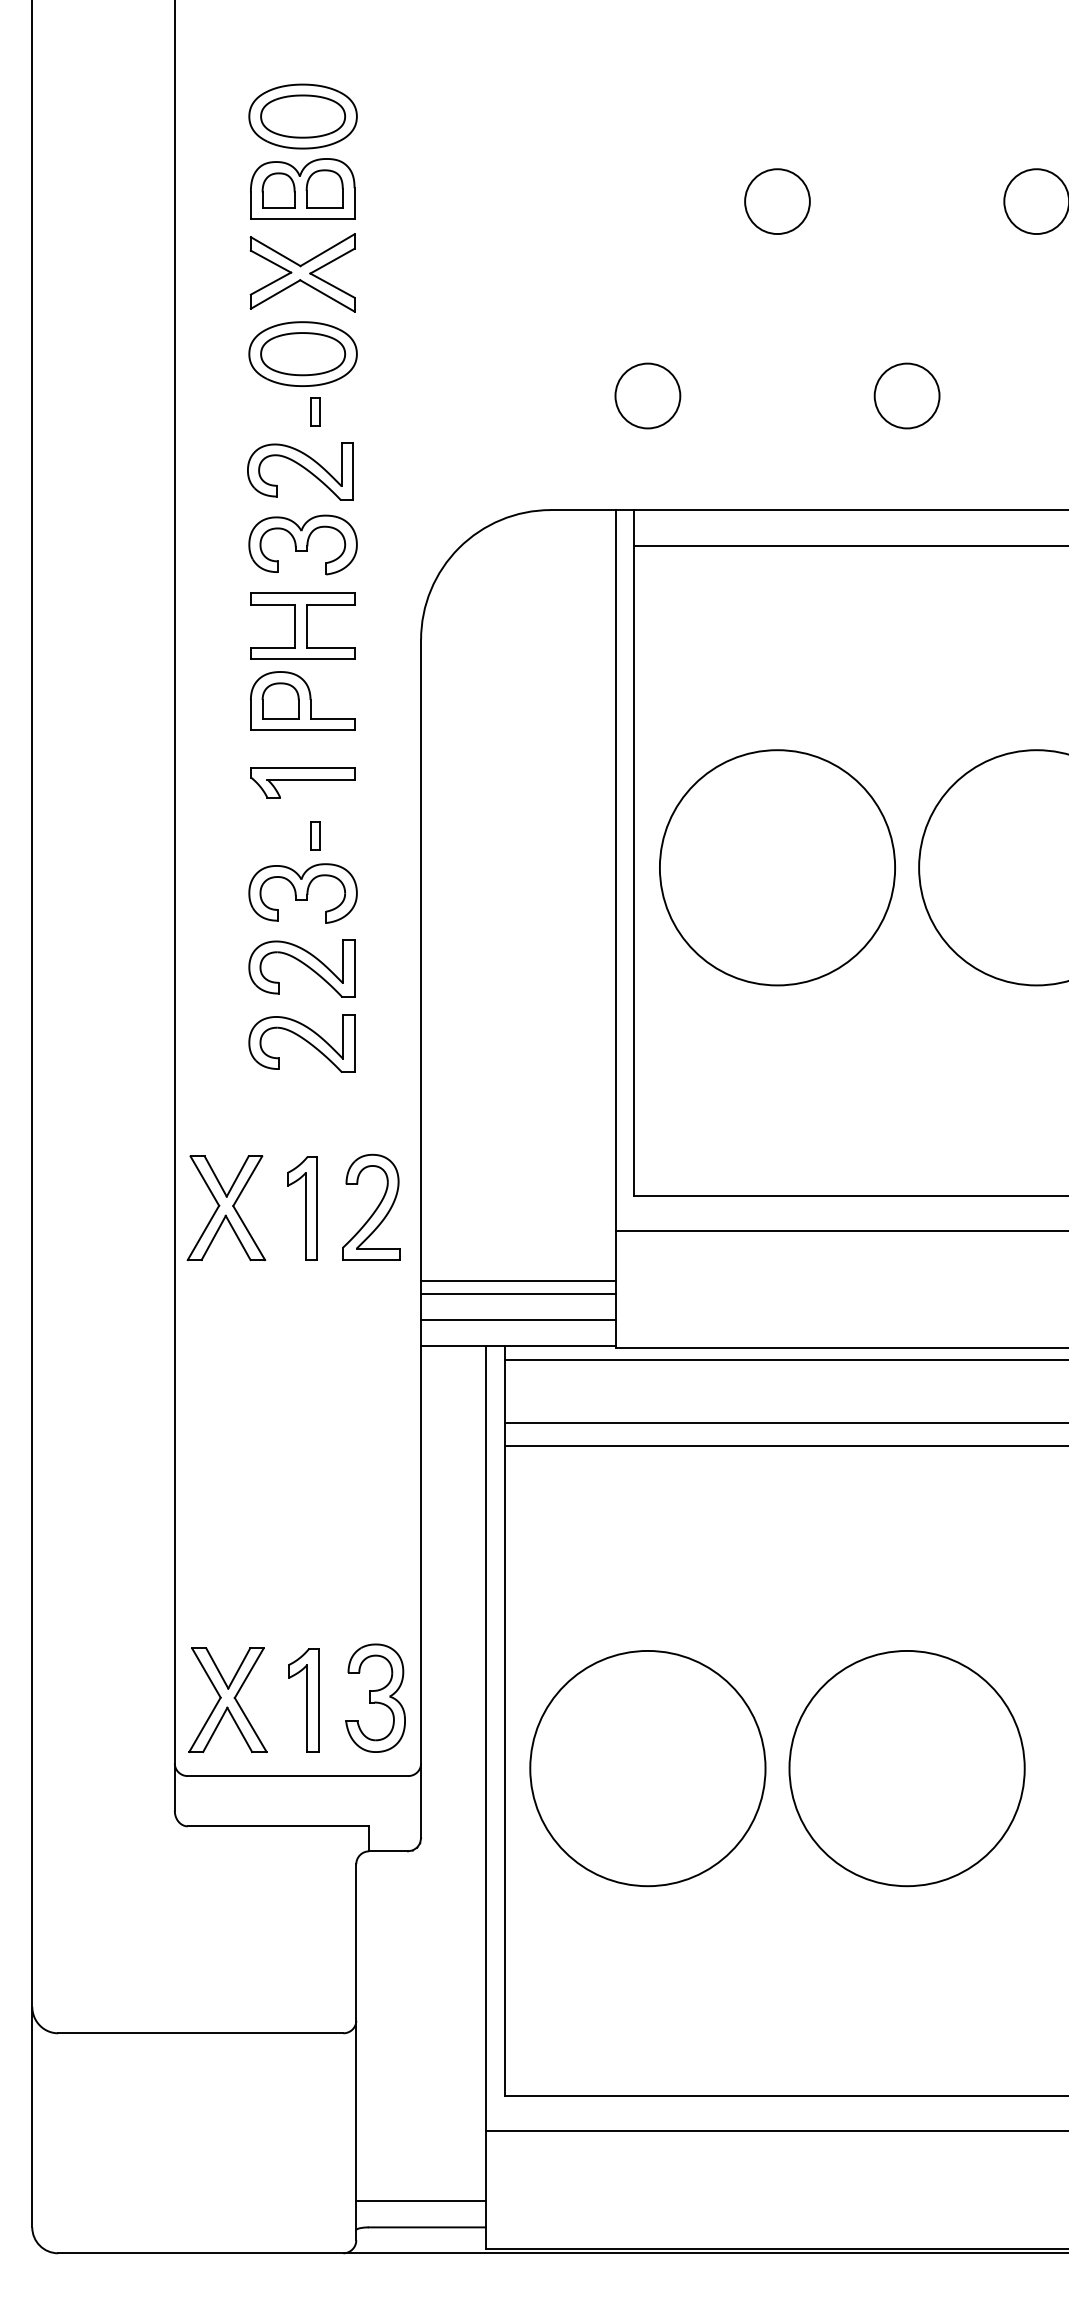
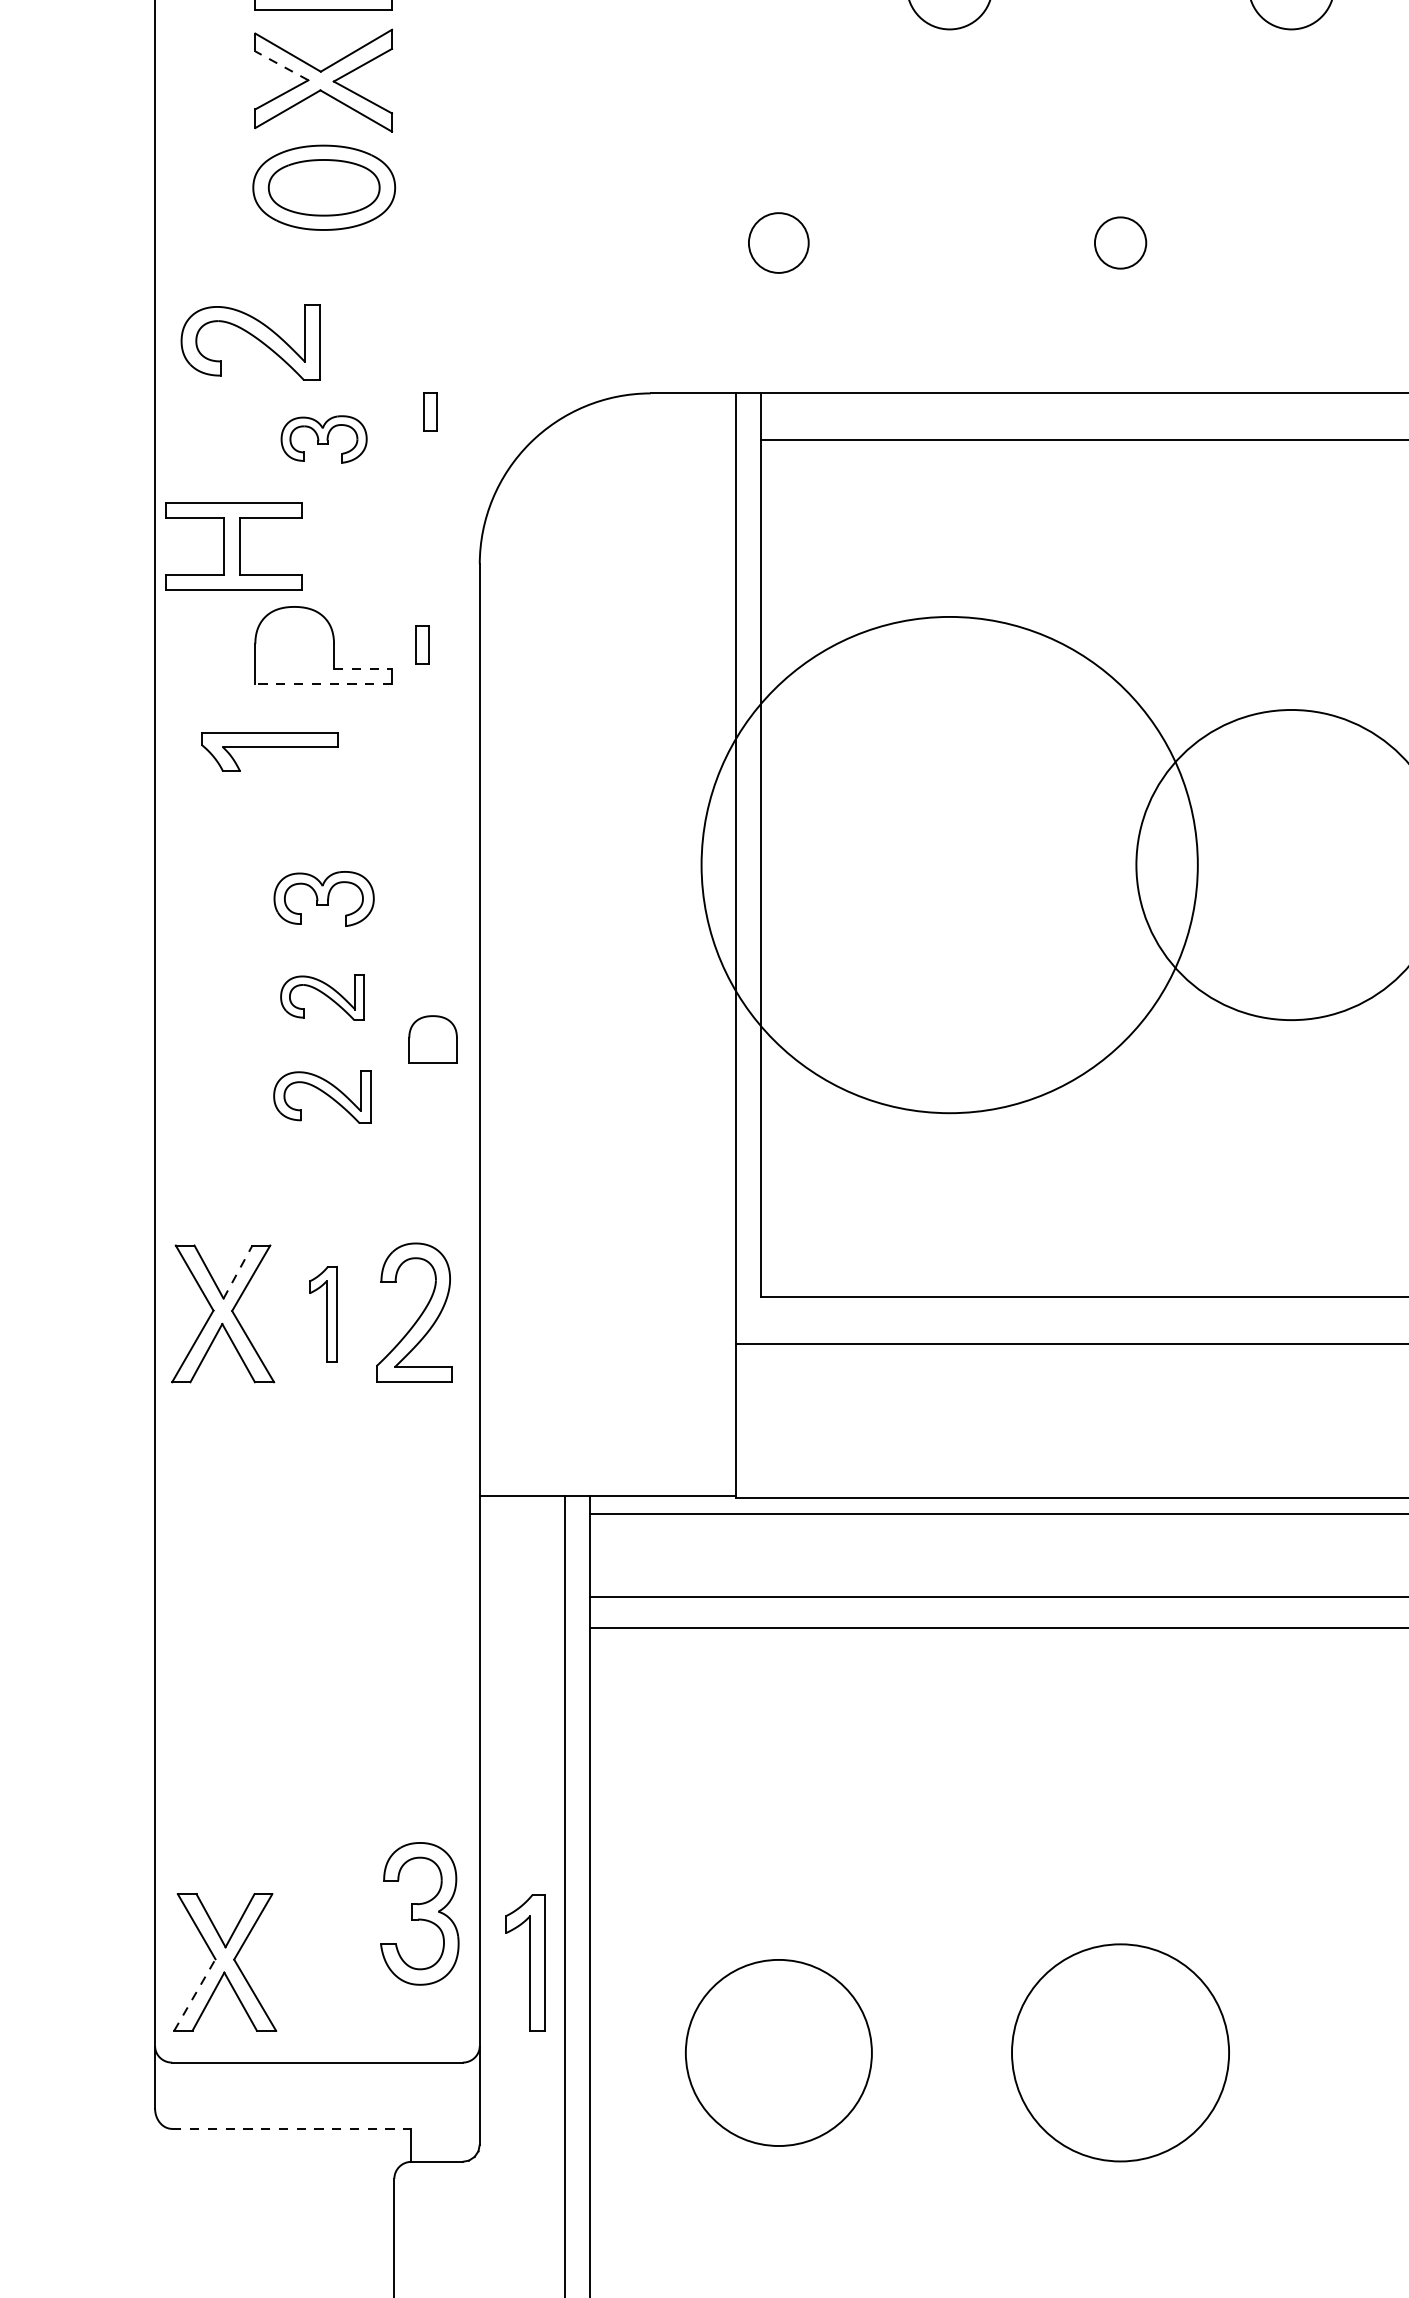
line: (271, 261) -> (282, 65), solid -> dashed
circle: (647, 395) -> (778, 242), size x0.7
circle: (906, 395) -> (1119, 242), size x0.6
part: (315, 411) -> (430, 411), moved
part: (300, 471) -> (250, 342), moved
part: (302, 544) -> (323, 438), size x0.6
part: (302, 625) -> (233, 545), moved
part: (280, 700) -> (432, 1038), moved
line: (333, 718) -> (364, 668), solid -> dashed
line: (302, 730) -> (323, 684), solid -> dashed
part: (302, 782) -> (269, 751), moved
part: (315, 835) -> (422, 644), moved
circle: (777, 867) -> (949, 864), size x1.6
part: (302, 893) -> (323, 898), size x0.7
part: (301, 968) -> (322, 997), size x0.6
part: (301, 1043) -> (322, 1096), size x0.7
line: (237, 1176) -> (237, 1272), solid -> dashed
part: (302, 1208) -> (323, 1314), size x0.7
line: (518, 1281) -> (608, 1410), removed
line: (518, 1294) -> (608, 1427), removed
line: (518, 1320) -> (608, 1461), removed
part: (375, 1697) -> (419, 1912), moved
part: (303, 1700) -> (525, 1962), moved
line: (205, 1724) -> (195, 1994), solid -> dashed
circle: (647, 1768) -> (778, 2052), size x0.6
circle: (906, 1768) -> (1119, 2052), size x0.7
line: (278, 1826) -> (291, 2129), solid -> dashed

